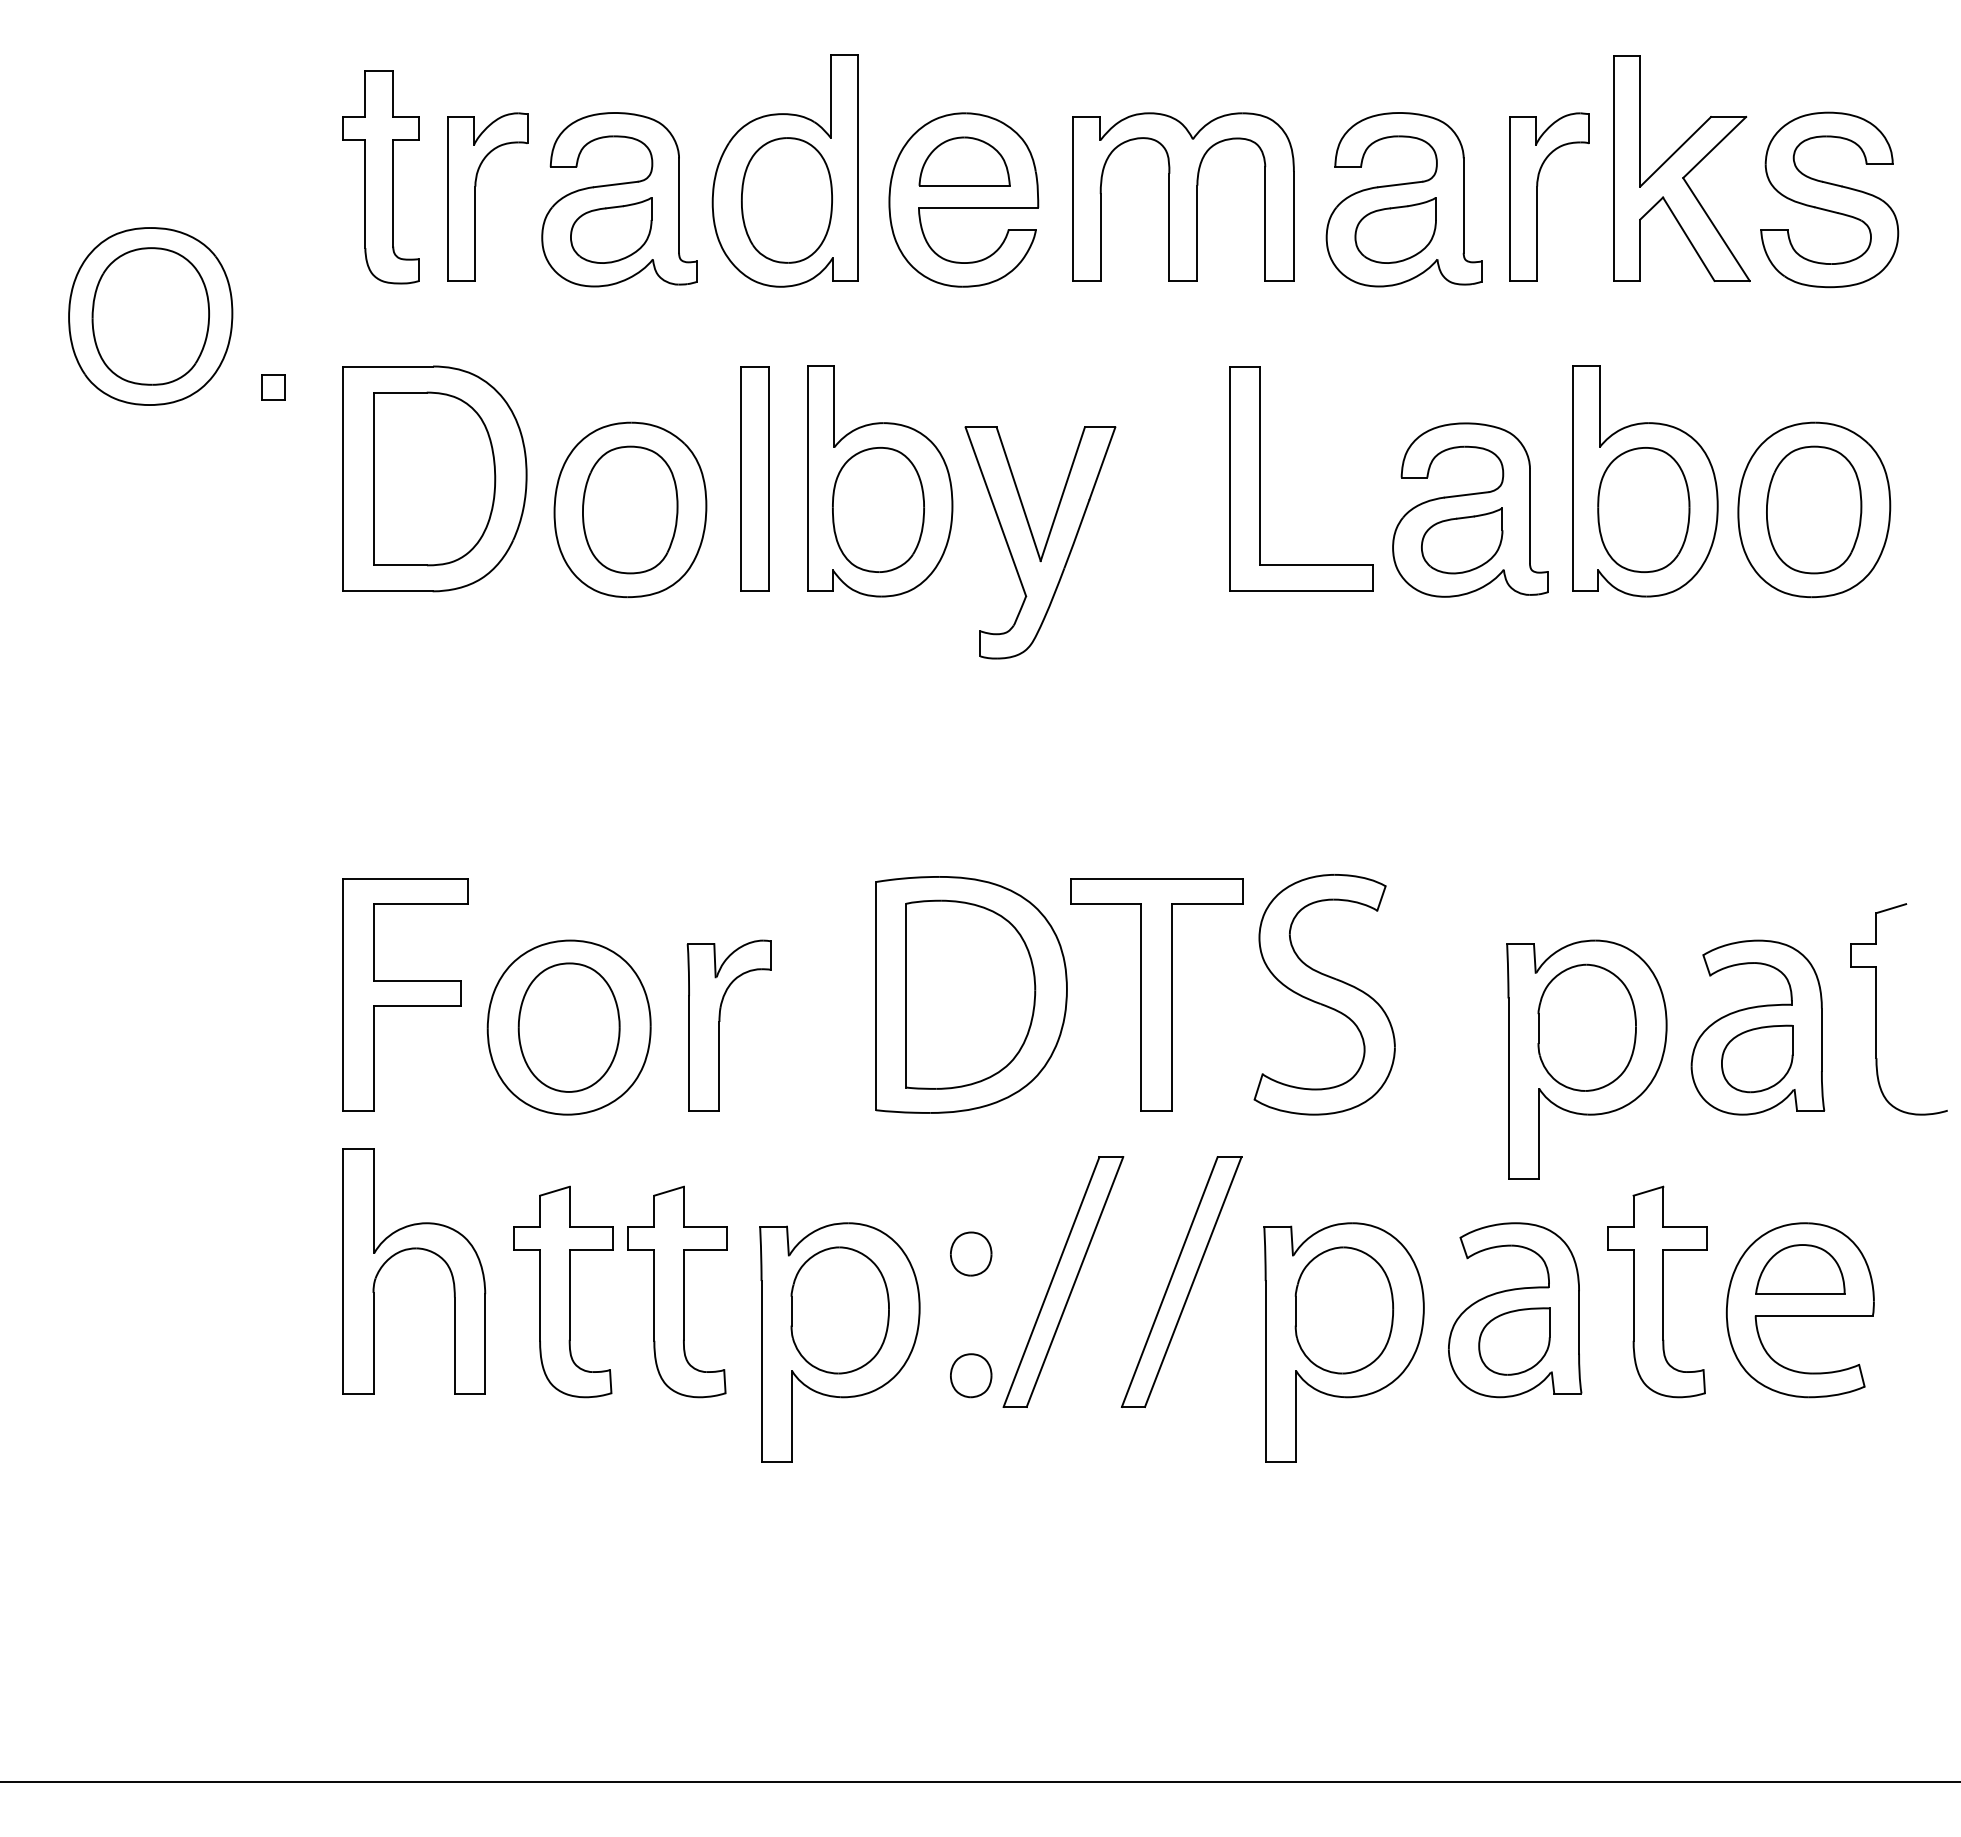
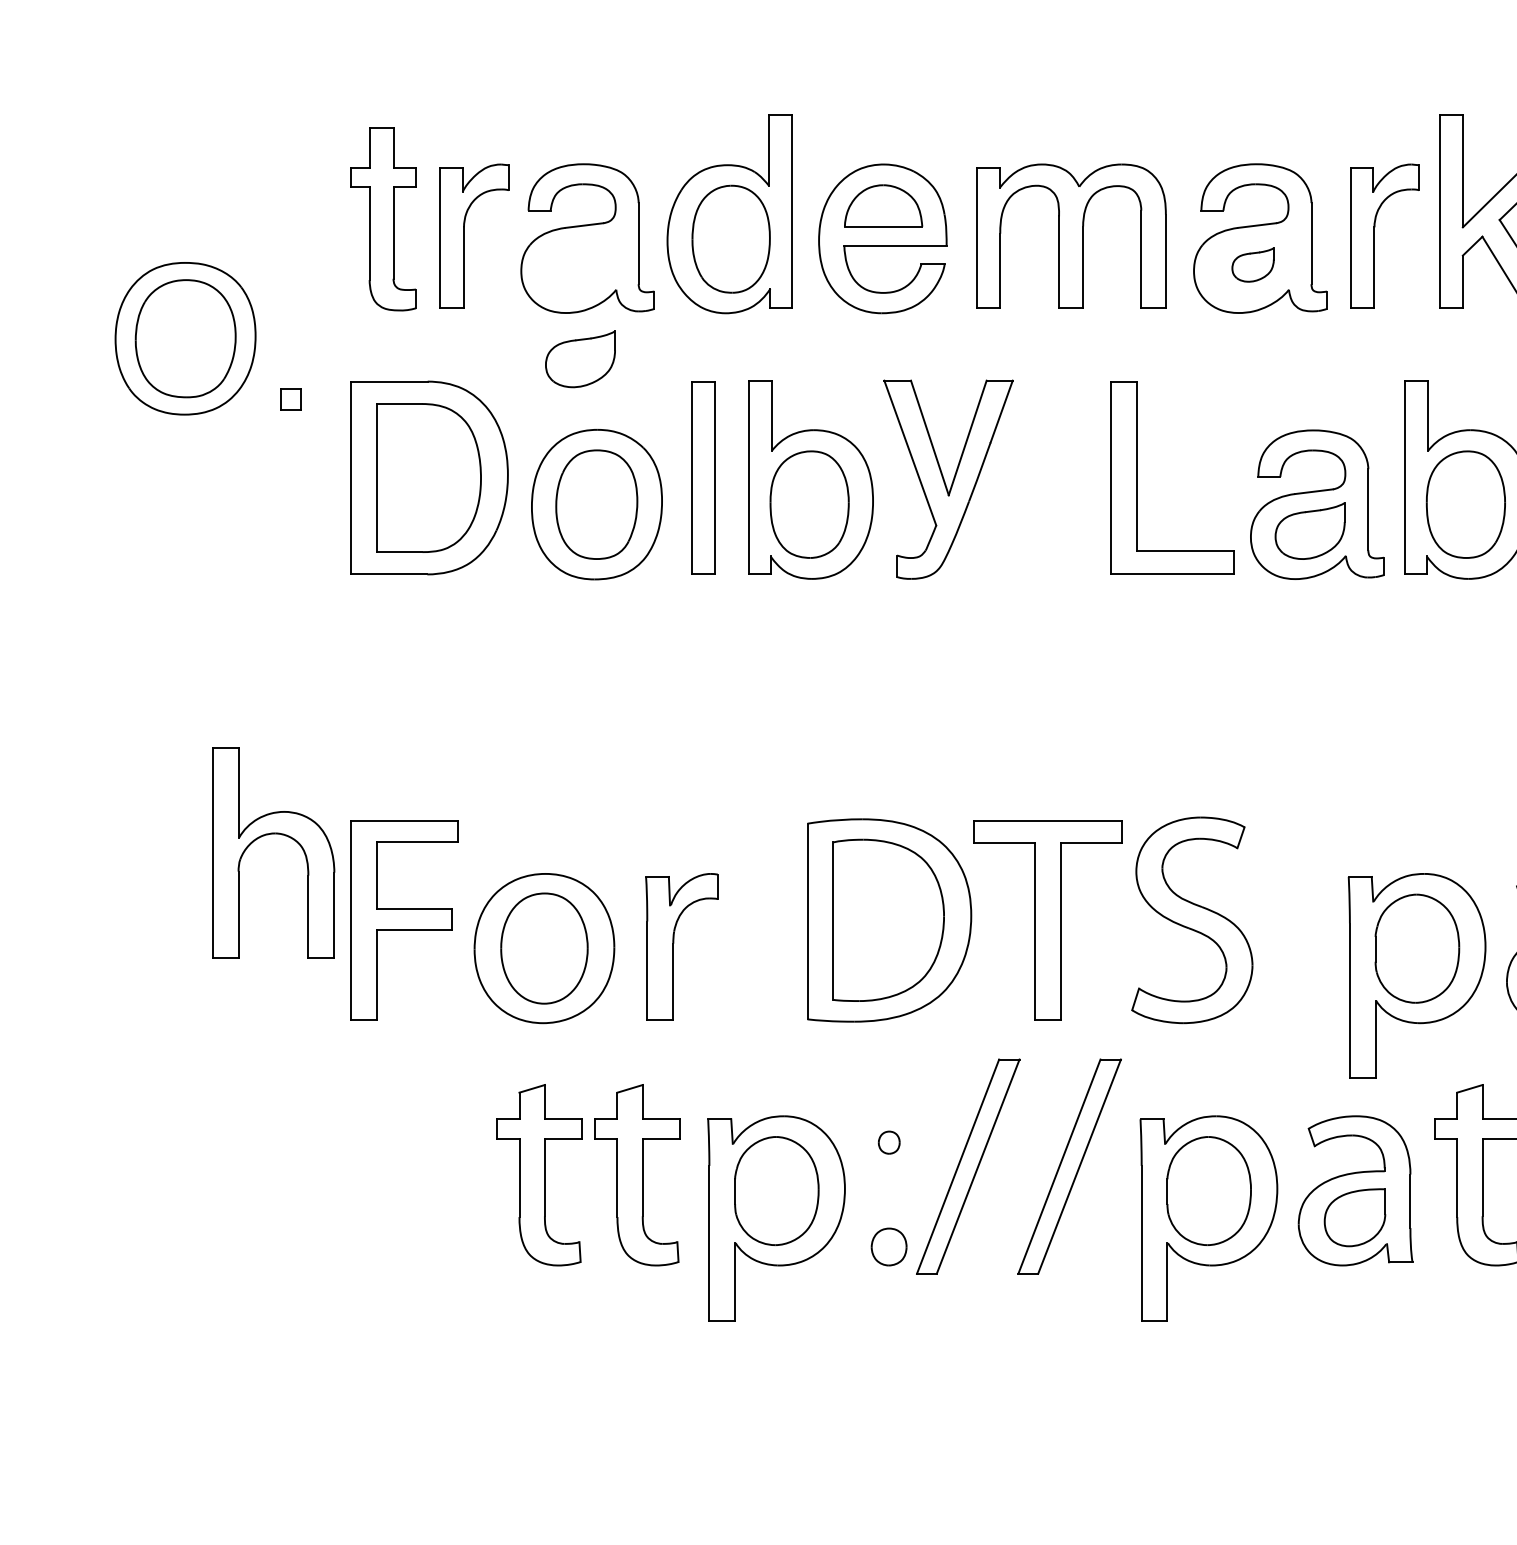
part: (611, 230) -> (580, 359), moved
part: (1395, 230) -> (1253, 265), size x0.6
part: (1040, 542) -> (948, 479), moved
part: (408, 1250) -> (268, 835), moved
part: (971, 1253) -> (889, 1142), size x0.6

